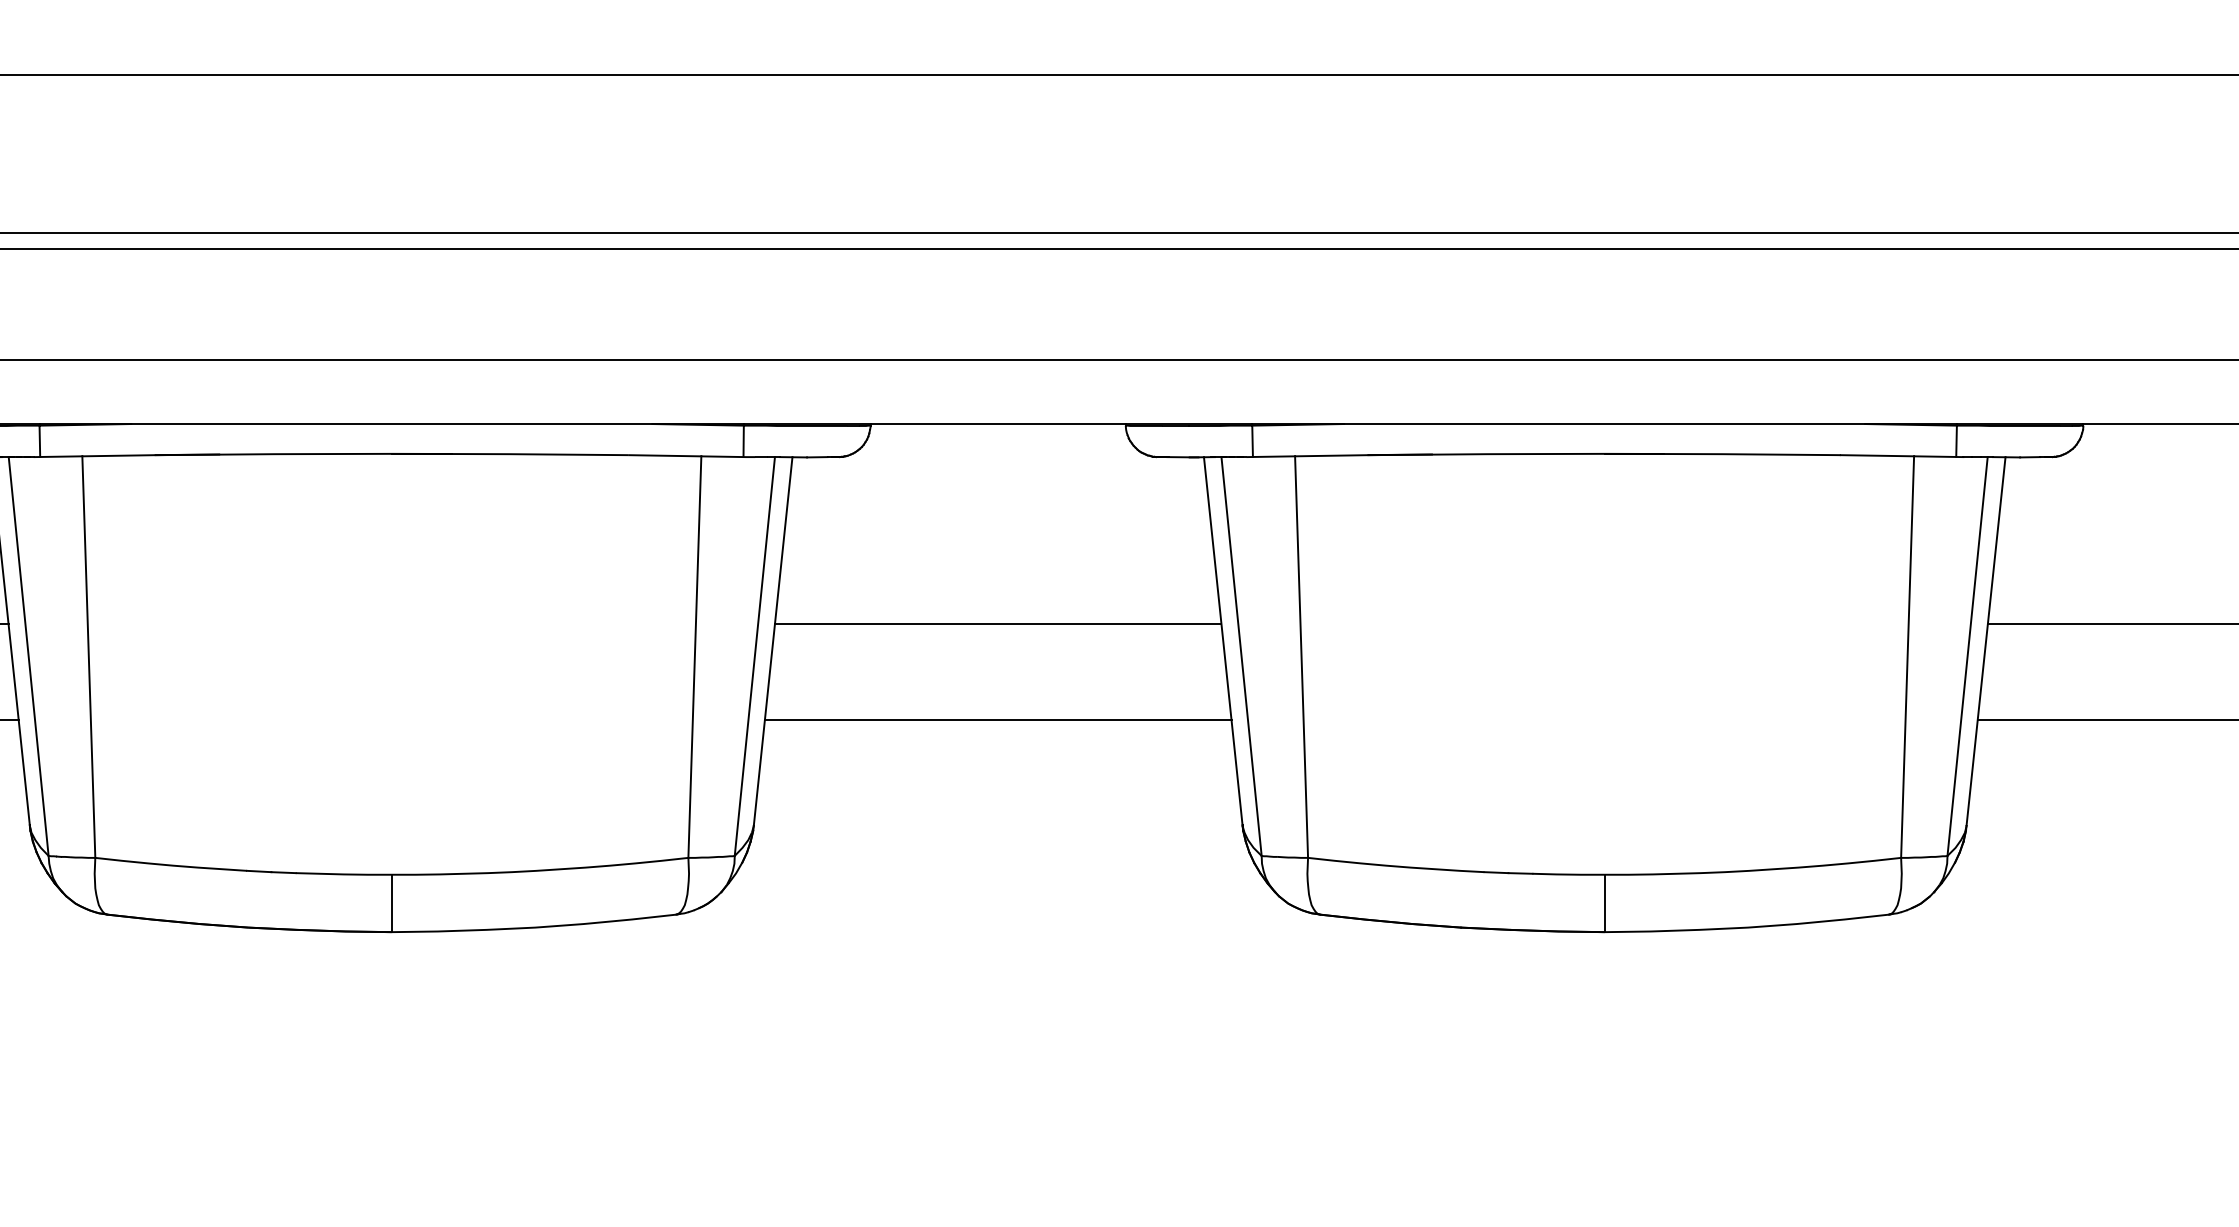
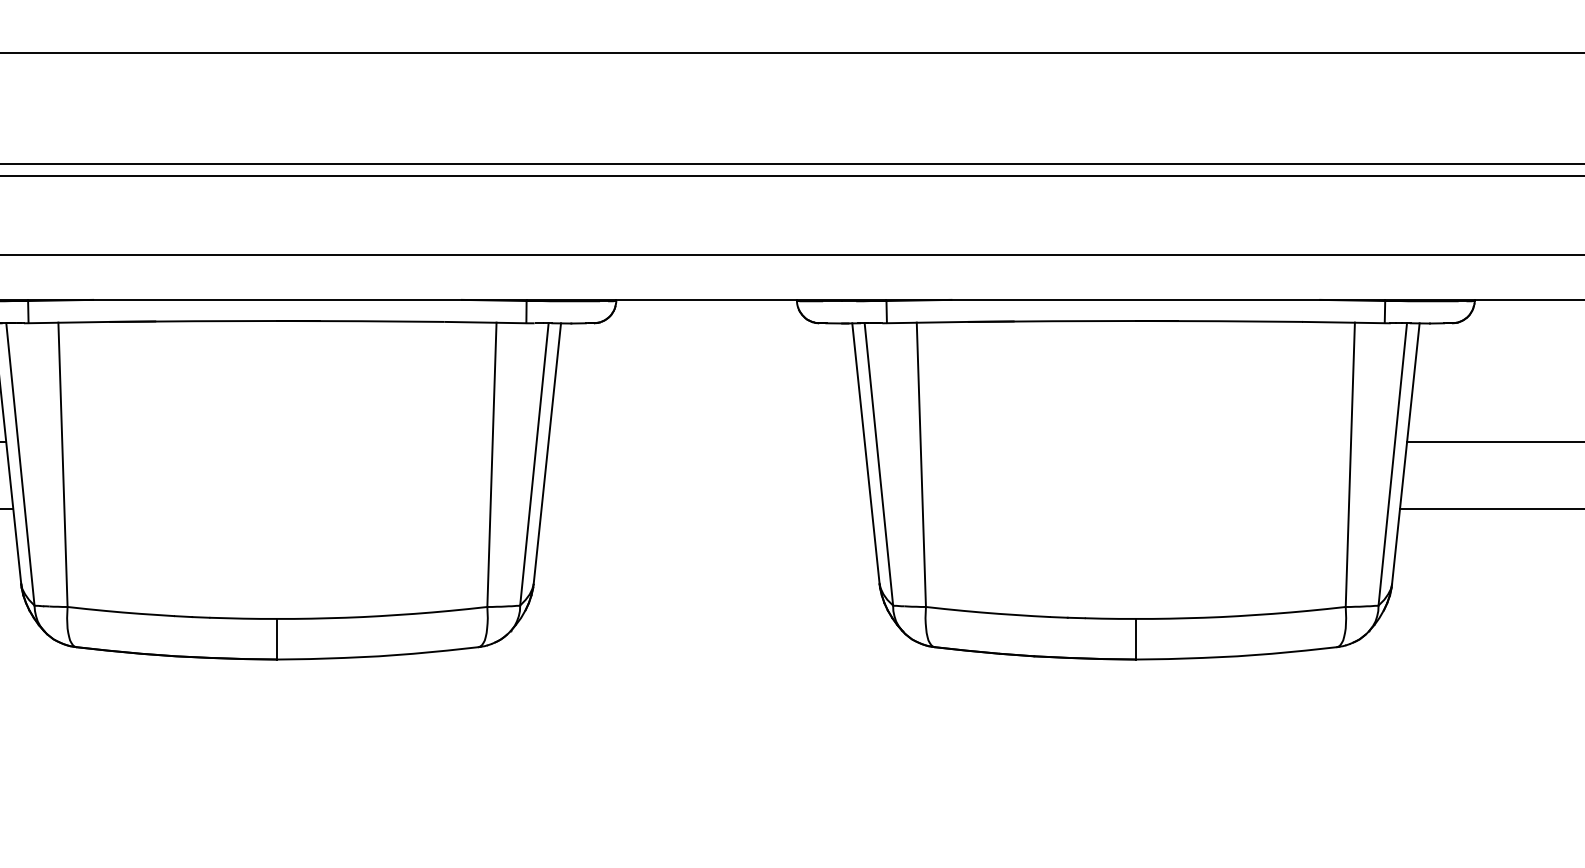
line: (997, 624) -> (706, 441), removed
line: (997, 720) -> (706, 509), removed

